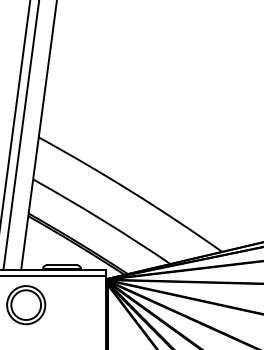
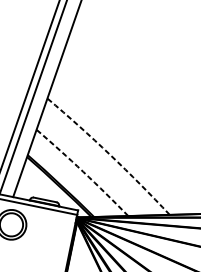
arc: (132, 192) -> (110, 155), solid -> dashed
arc: (102, 220) -> (83, 172), solid -> dashed

